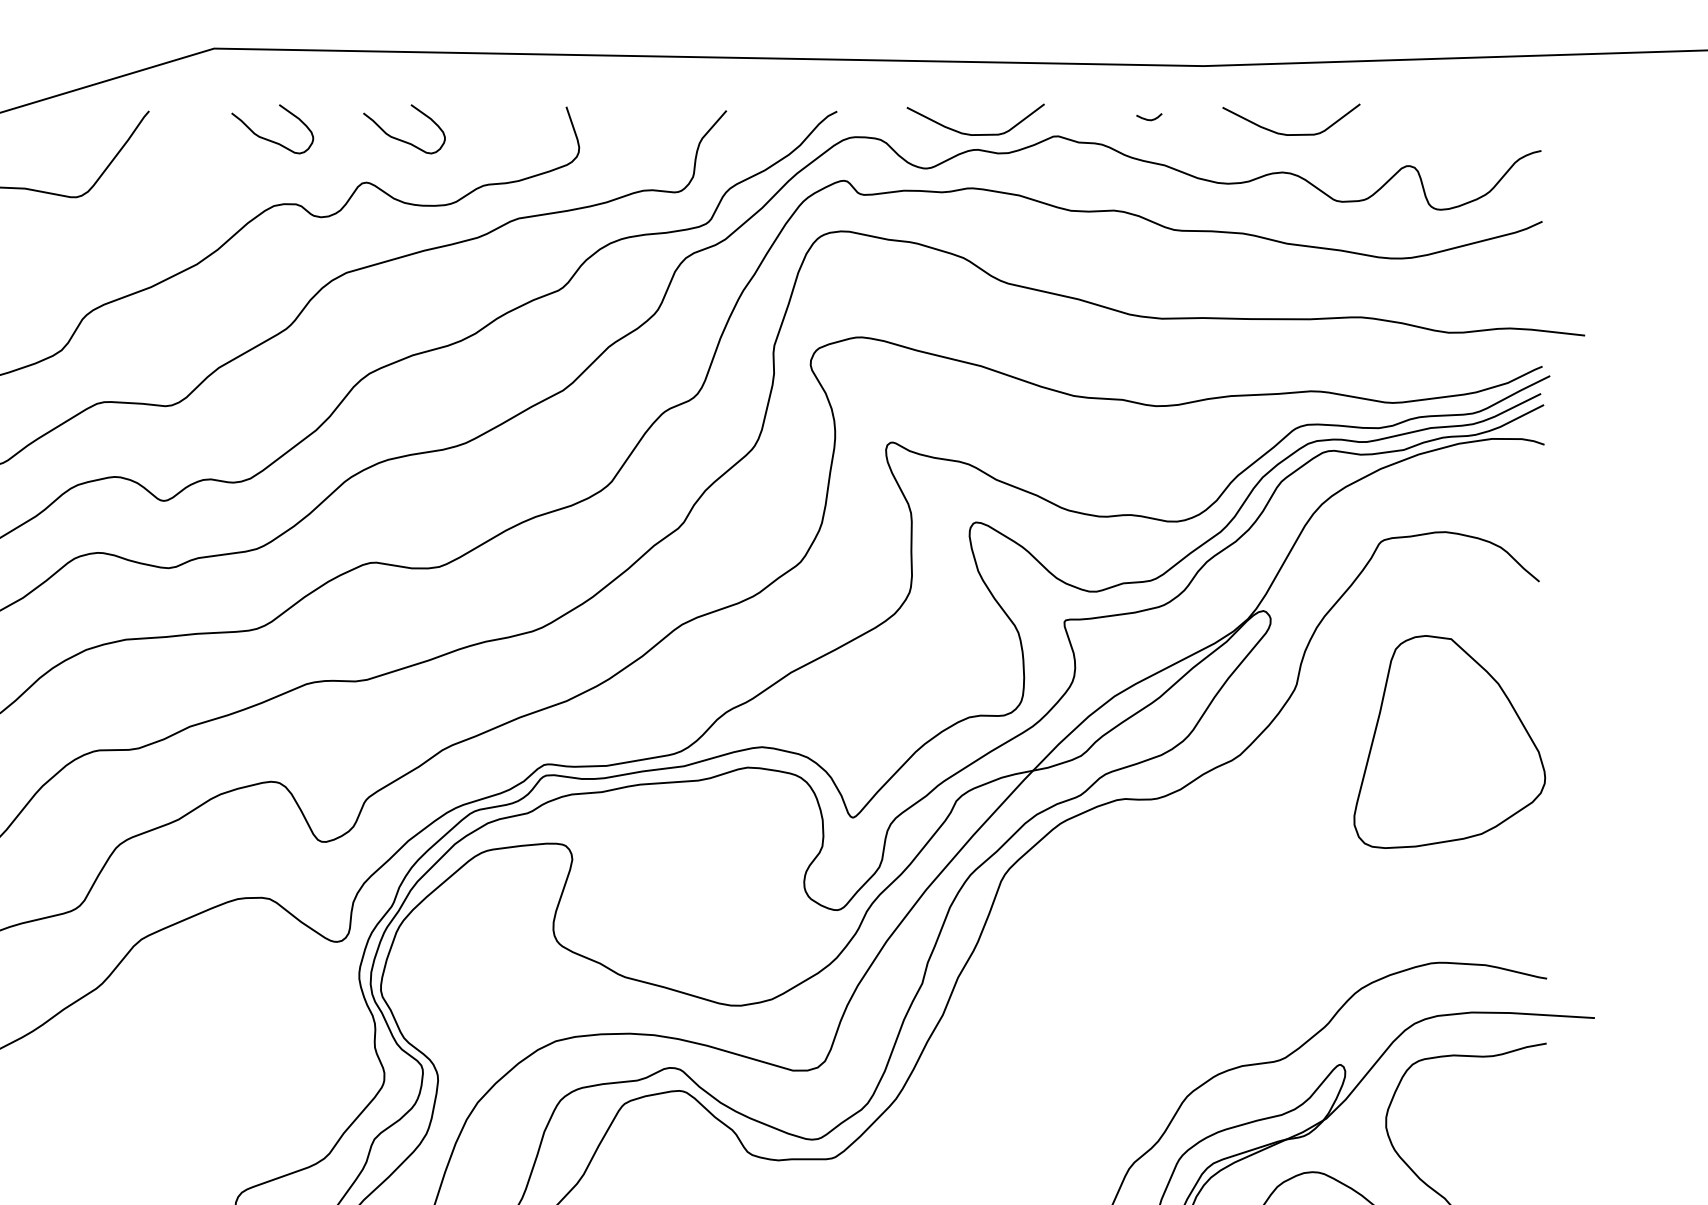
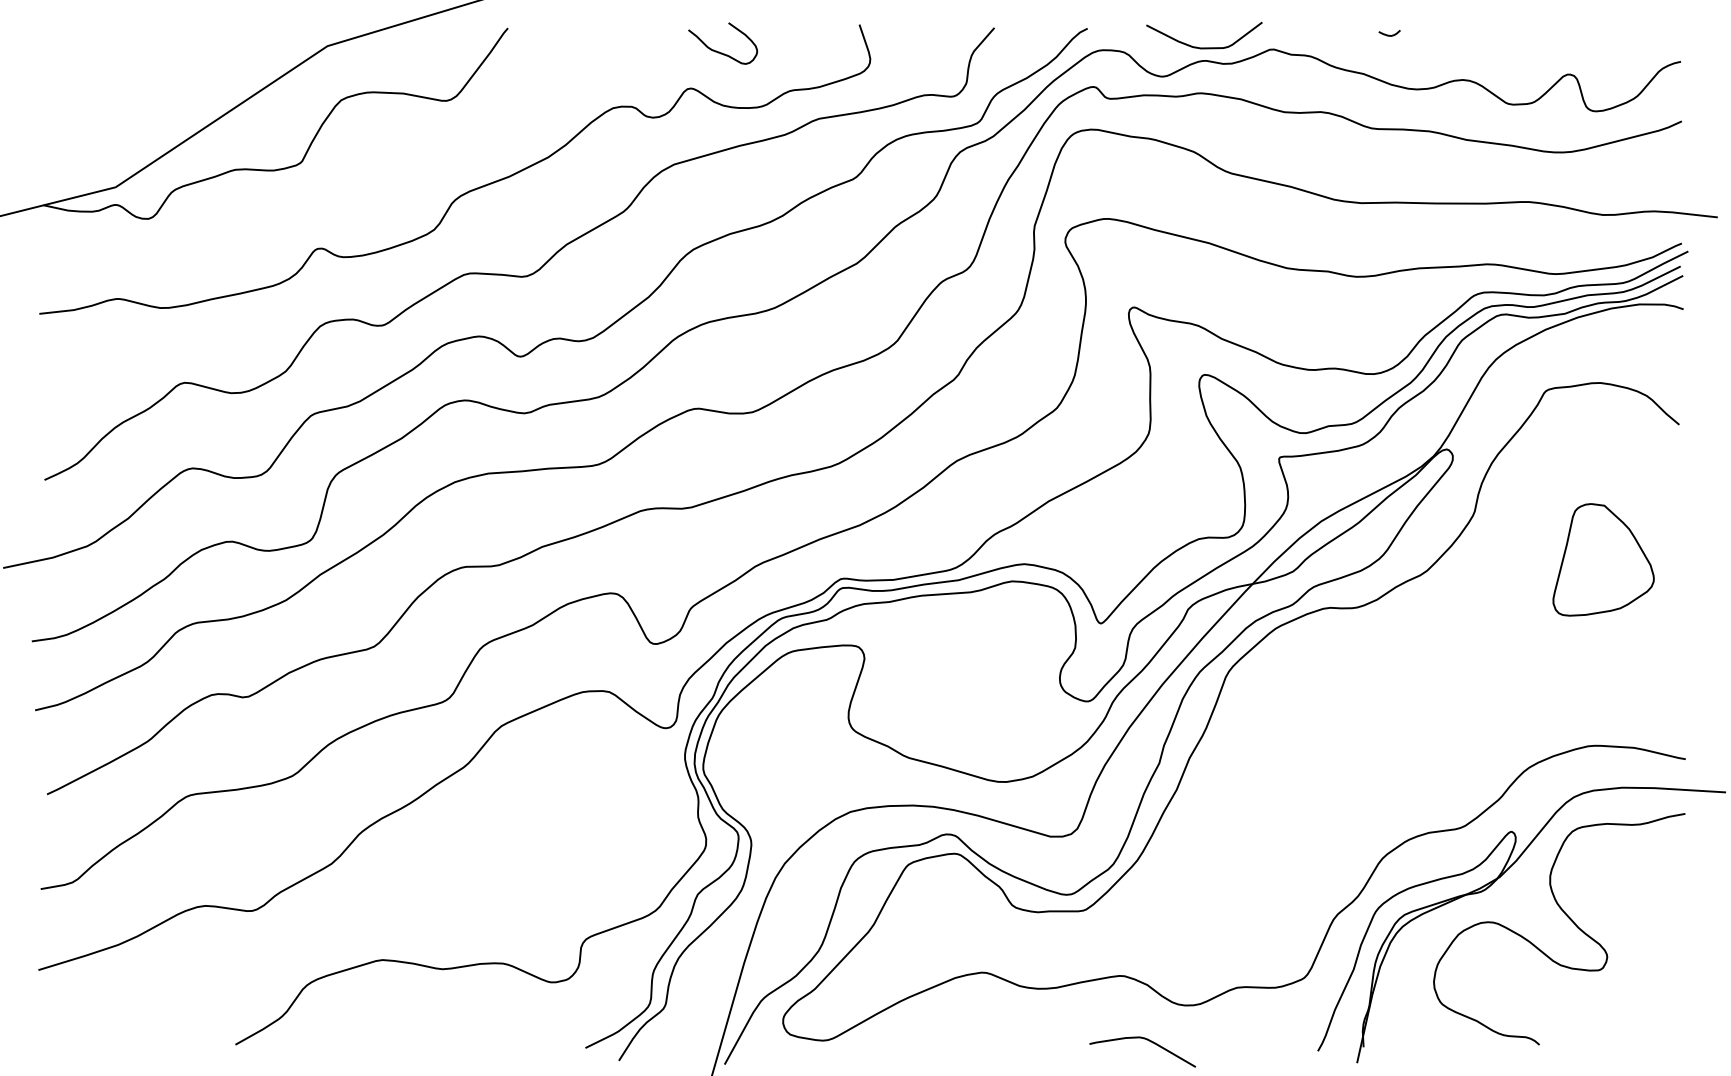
curve: (1147, 118) -> (1388, 34), moved
curve: (1291, 133) -> (1470, 47), removed
curve: (268, 138) -> (608, 51), removed
part: (1449, 741) -> (1603, 559), size x0.62

